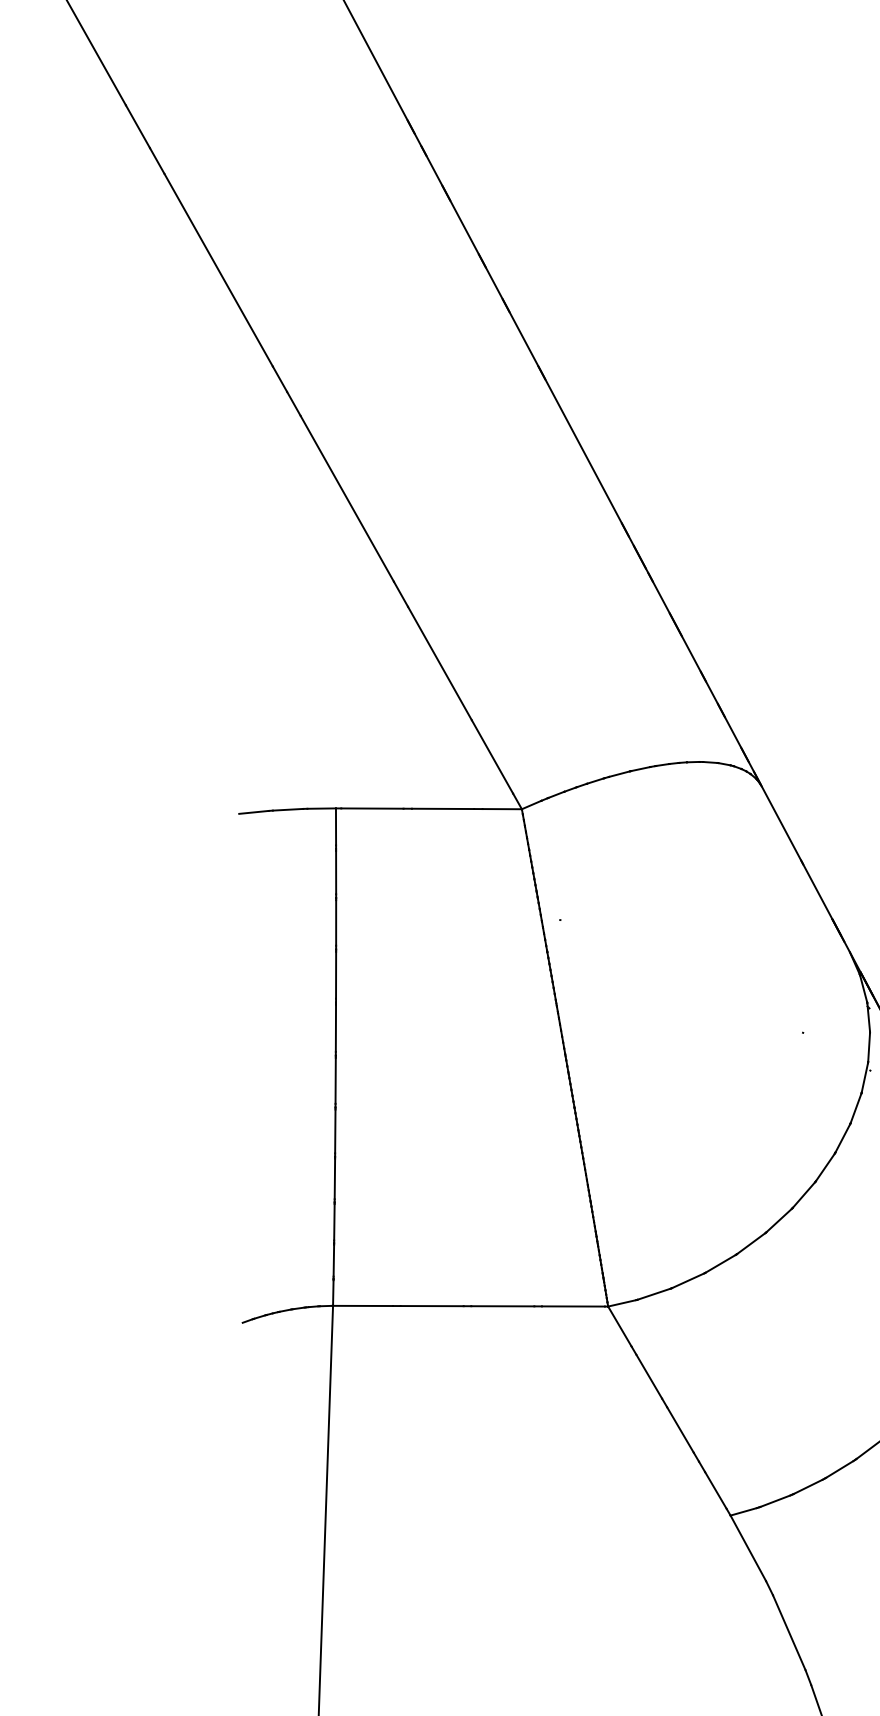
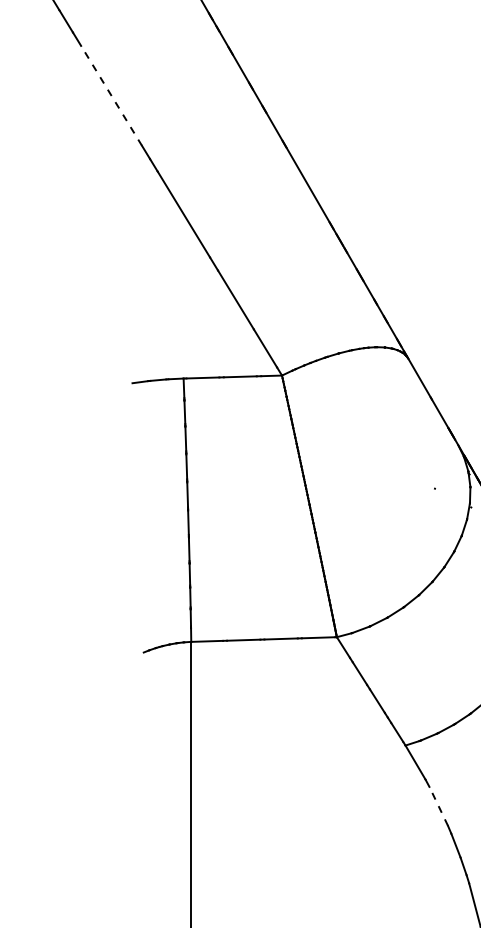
line: (218, 269) -> (111, 95), solid -> dashed
line: (788, 1632) -> (438, 806), solid -> dashed

